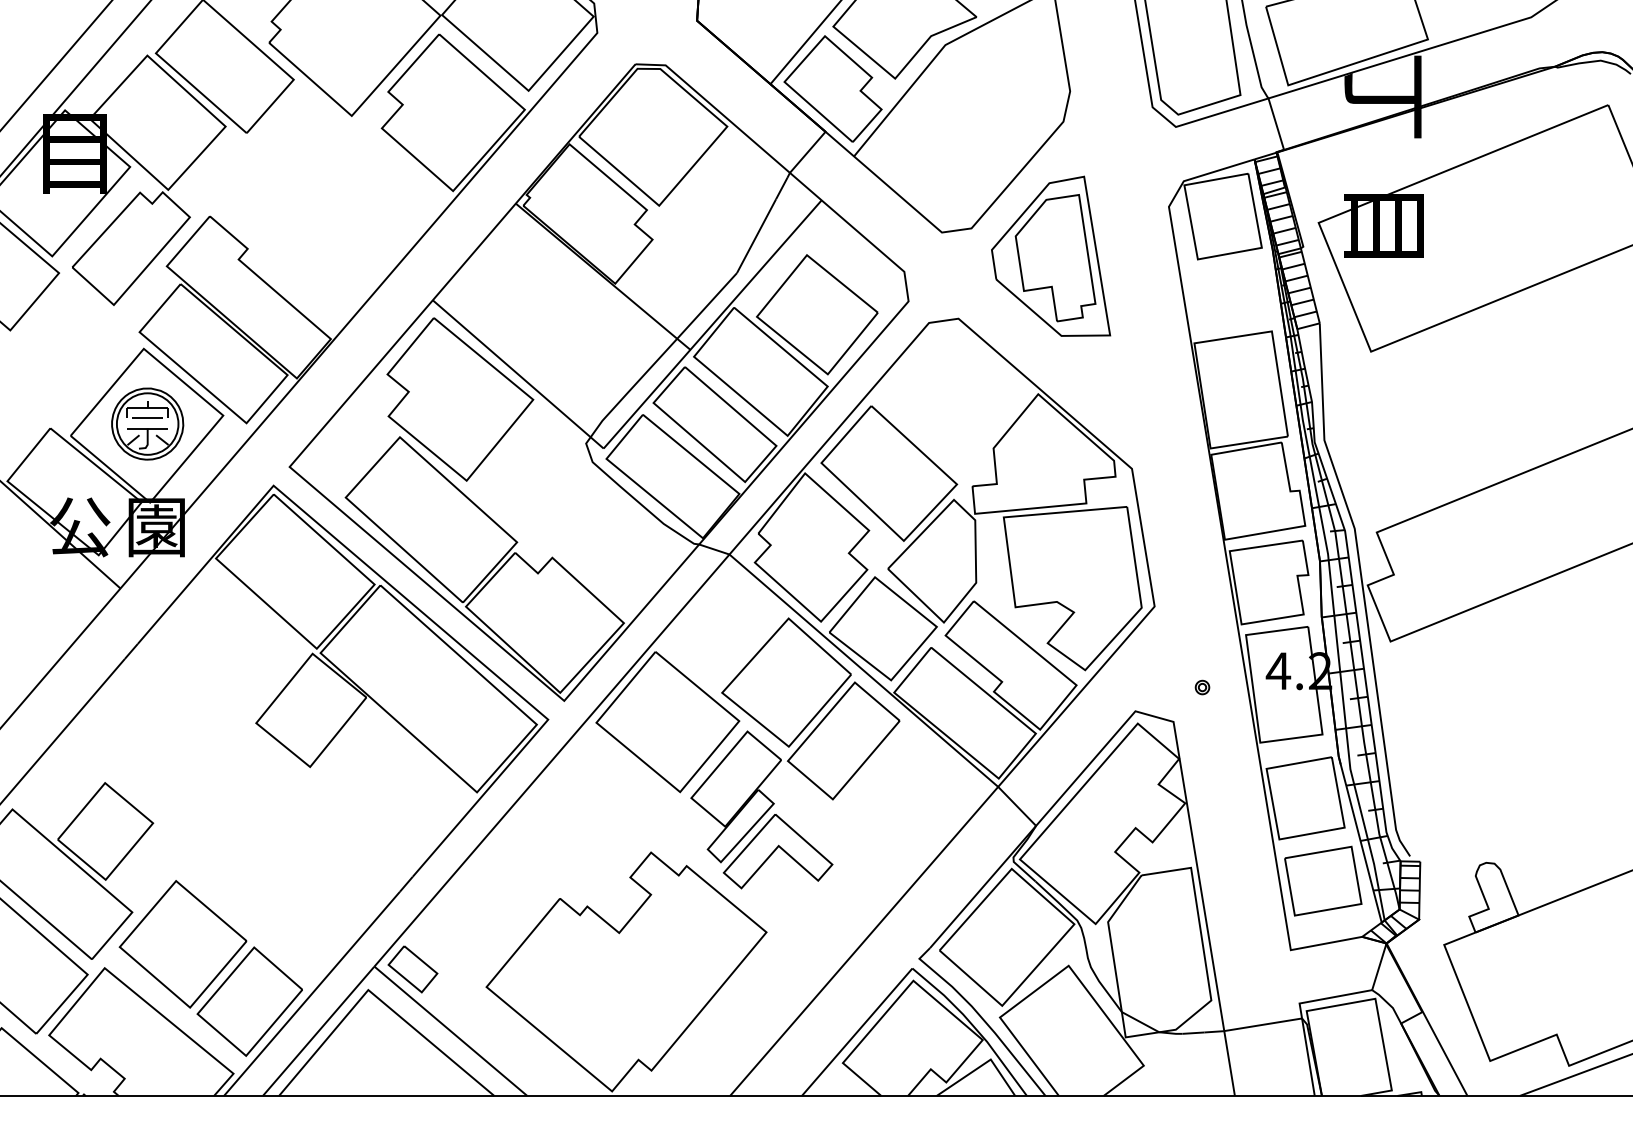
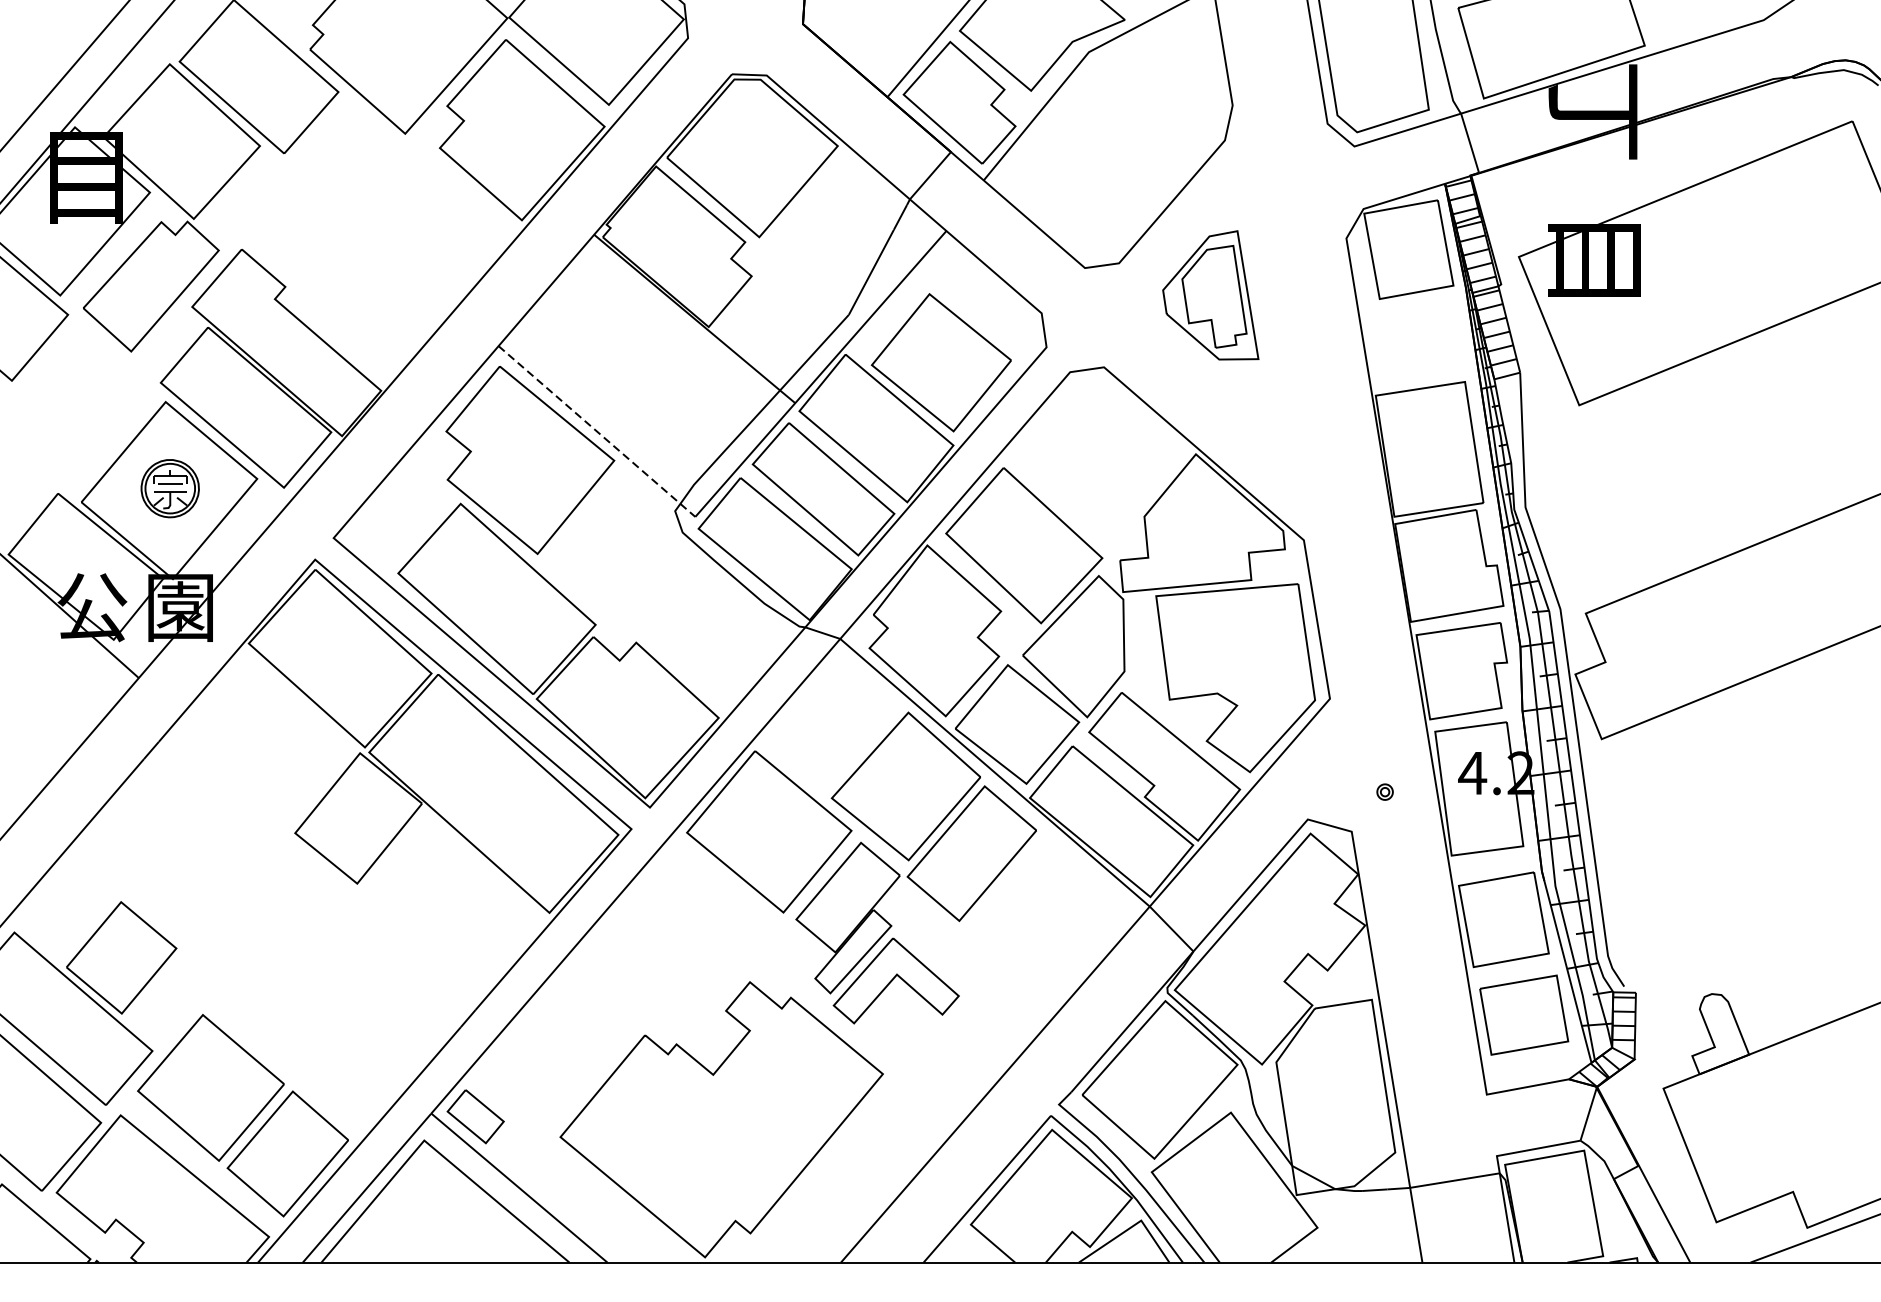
part: (1051, 255) -> (1211, 294), size x0.7
line: (518, 375) -> (597, 432), solid -> dashed
part: (147, 423) -> (169, 488), size x0.7

